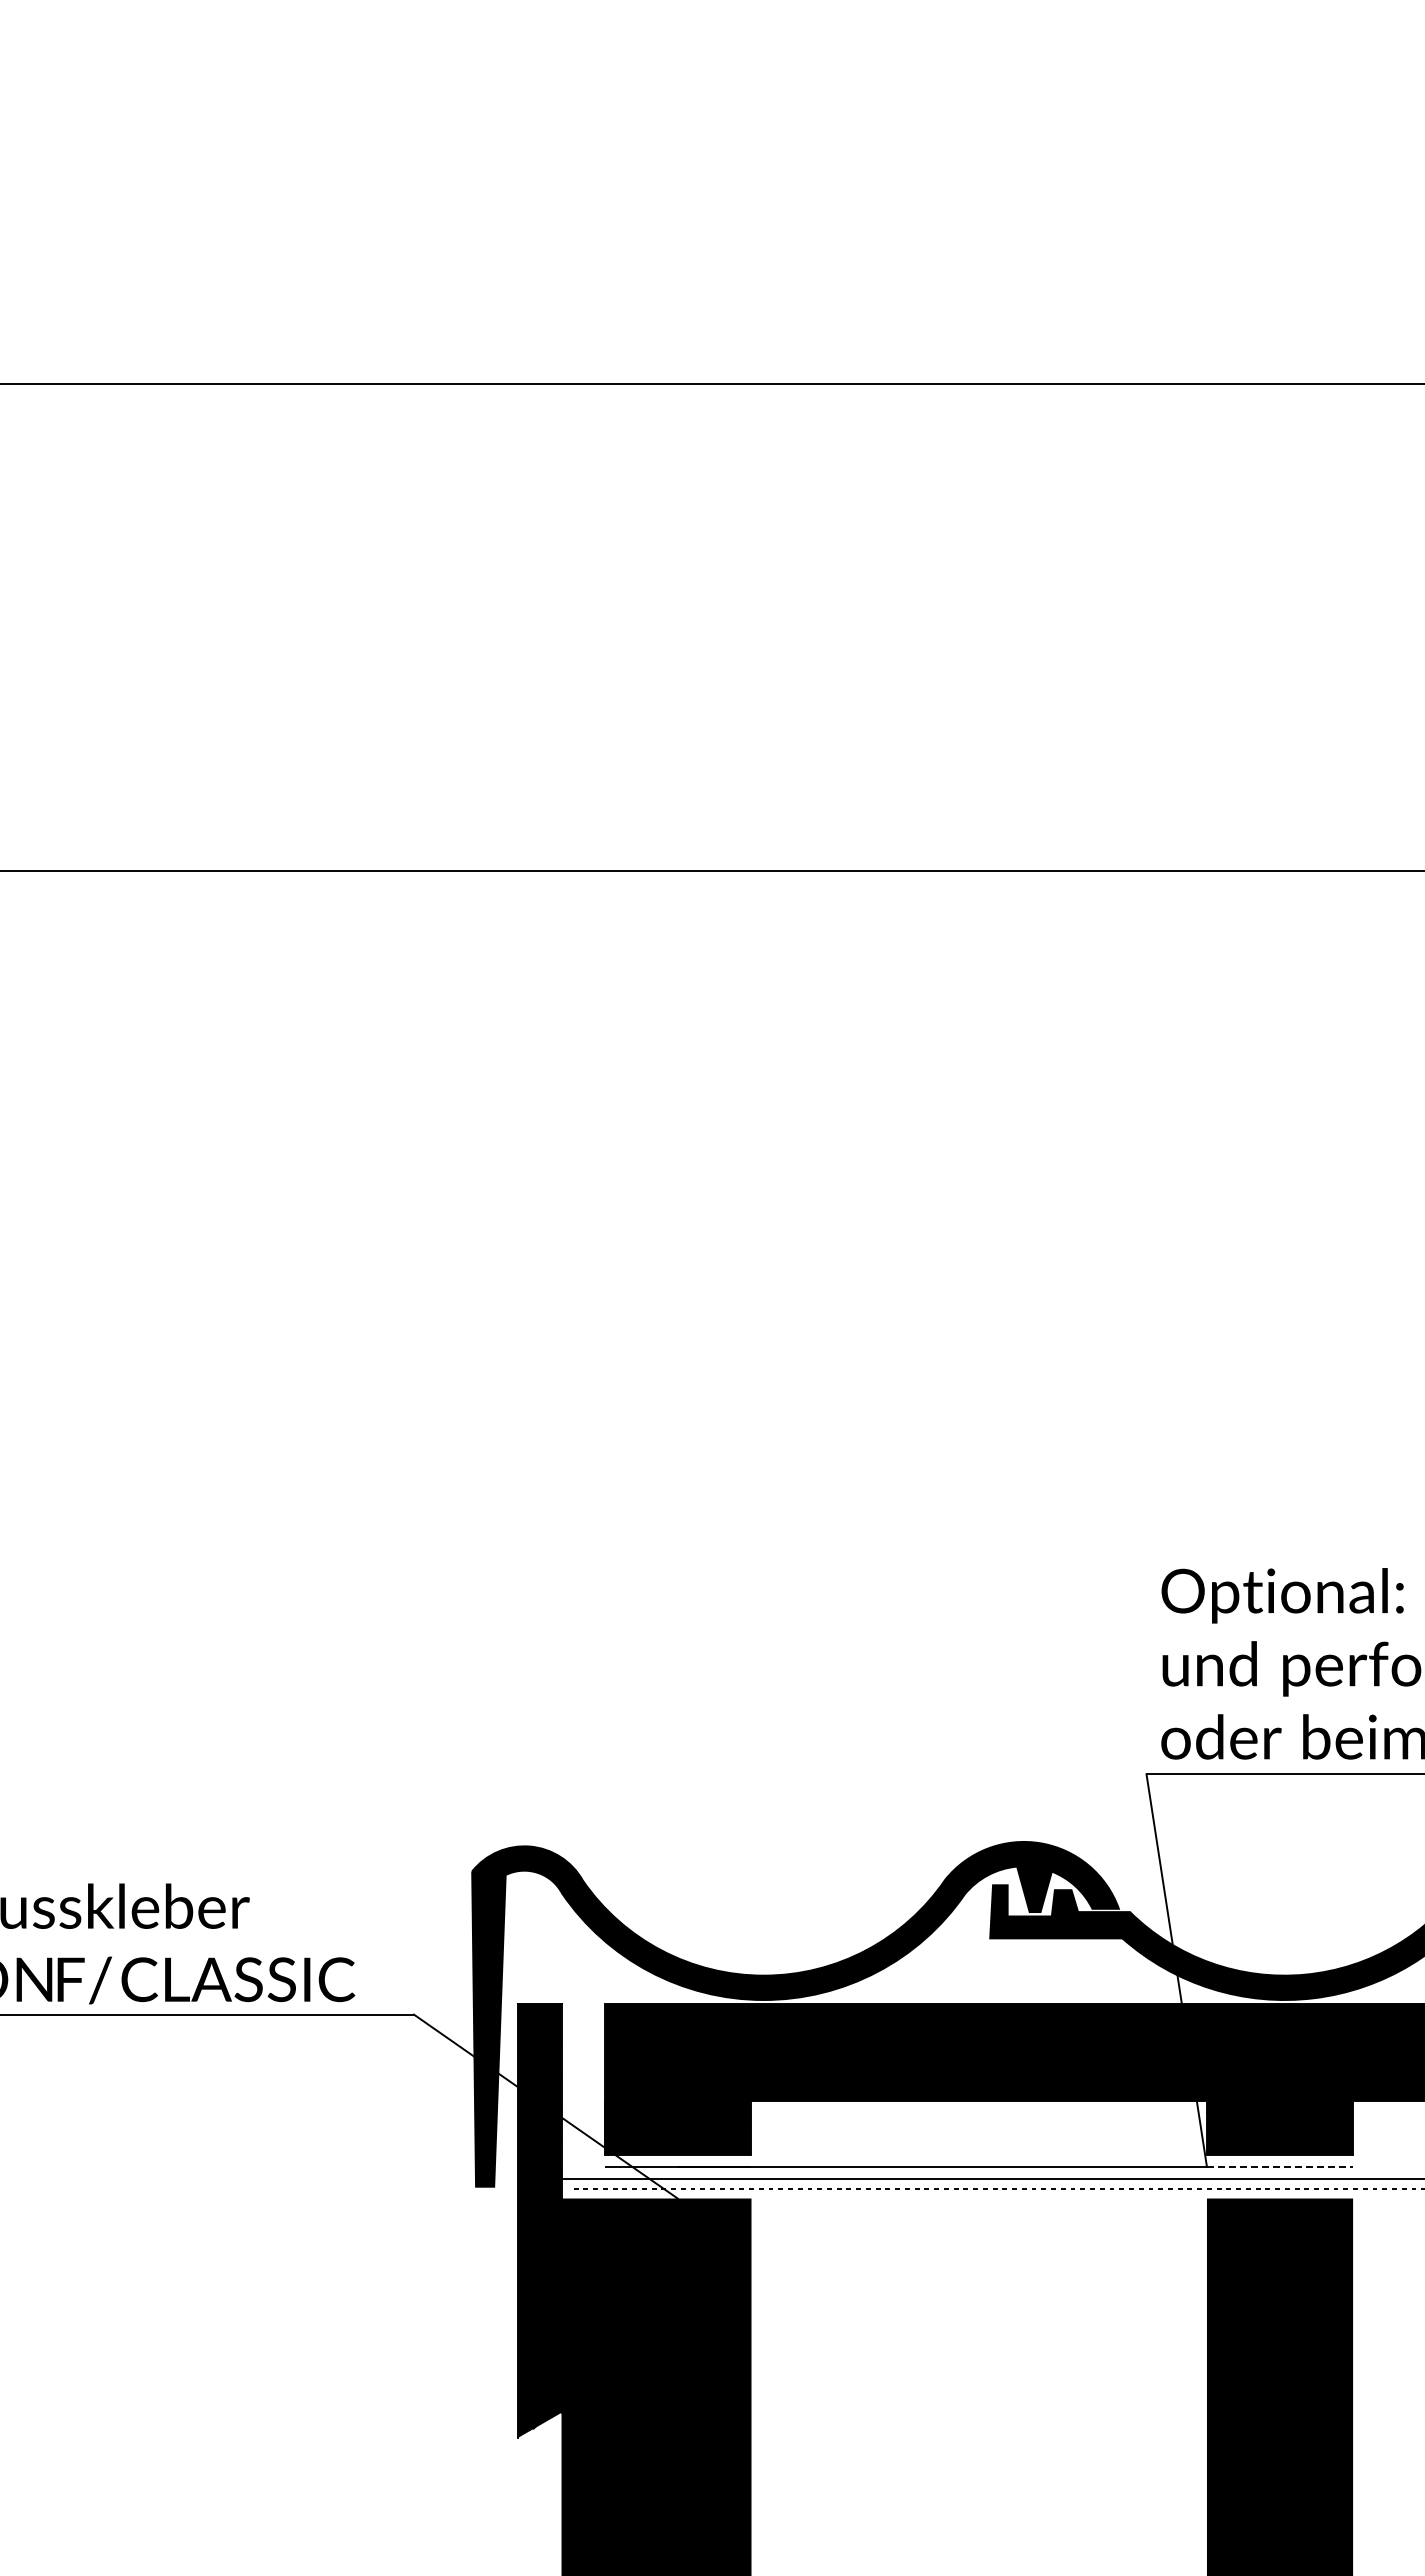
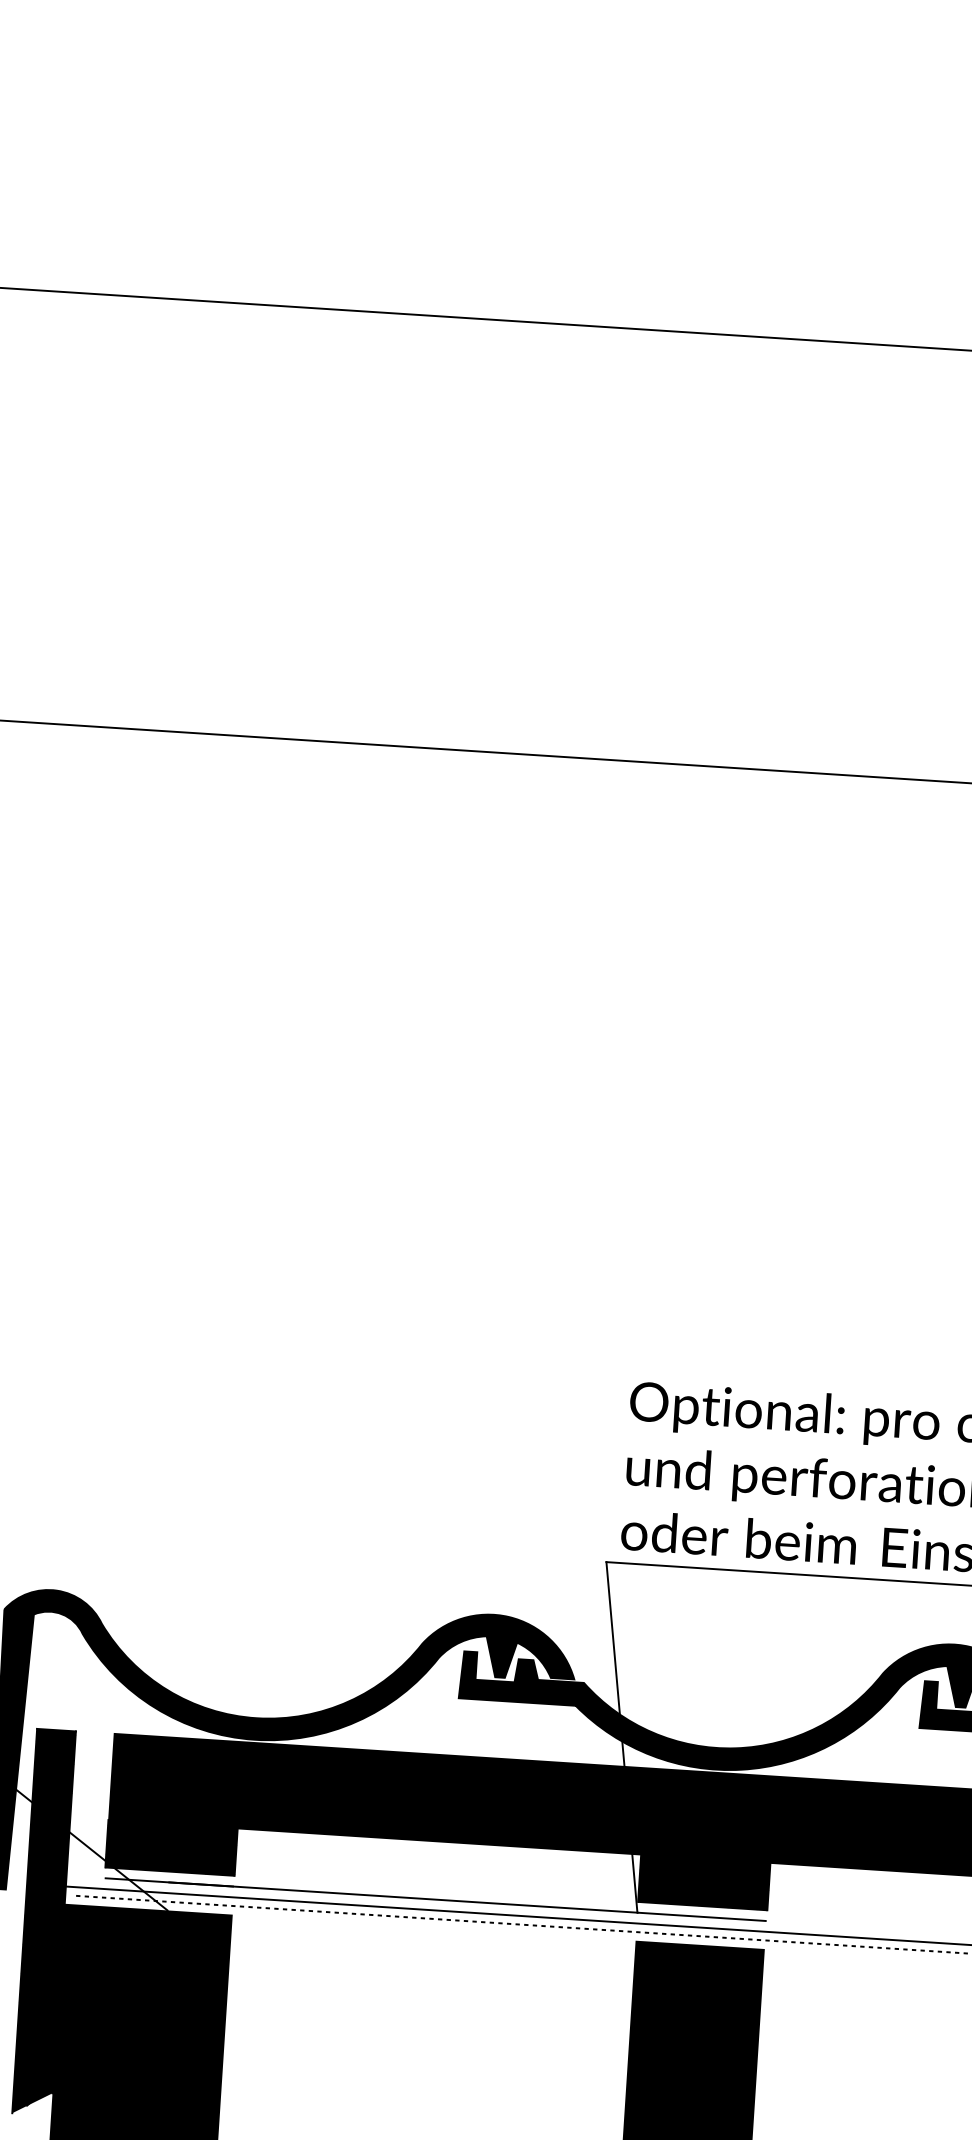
line: (1280, 2166) -> (702, 1916), dashed -> solid

